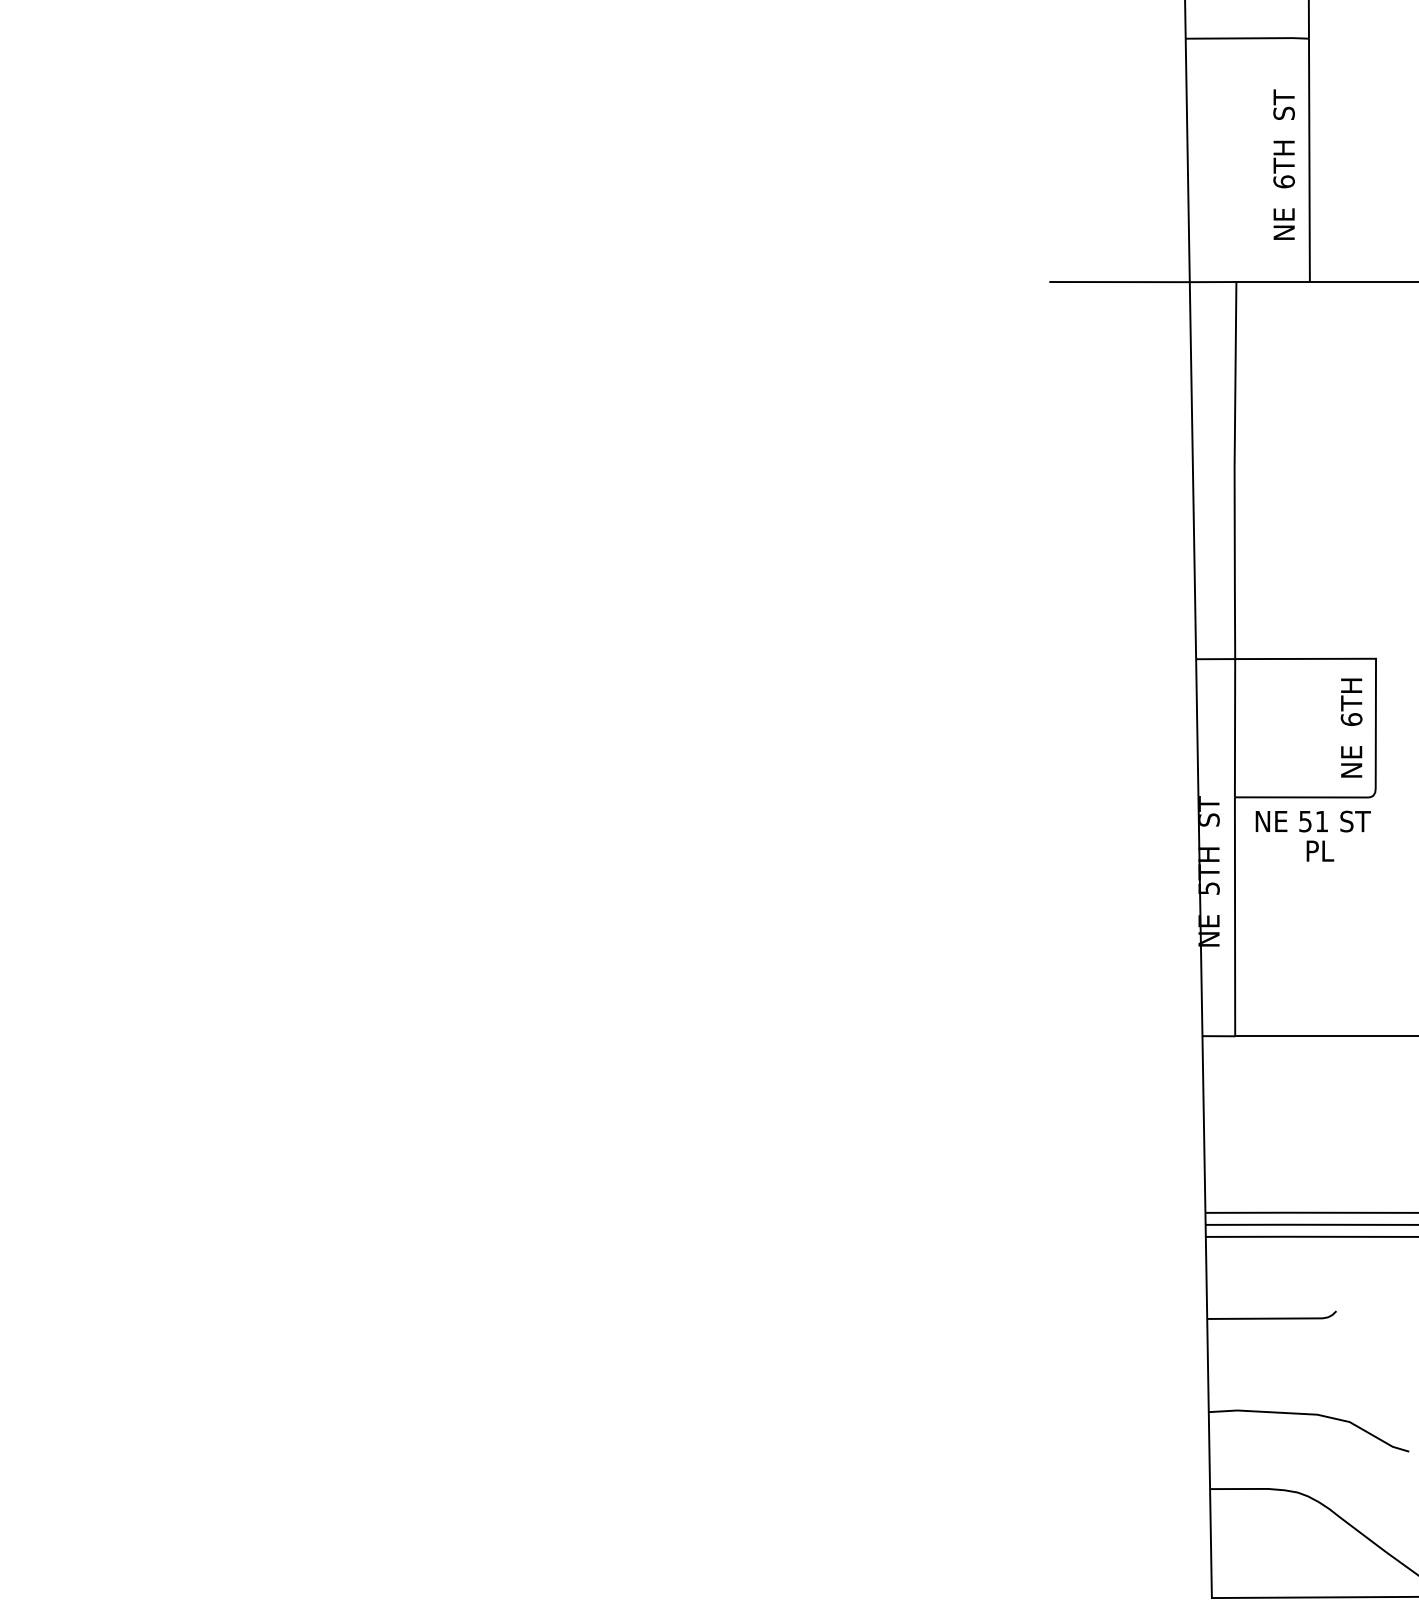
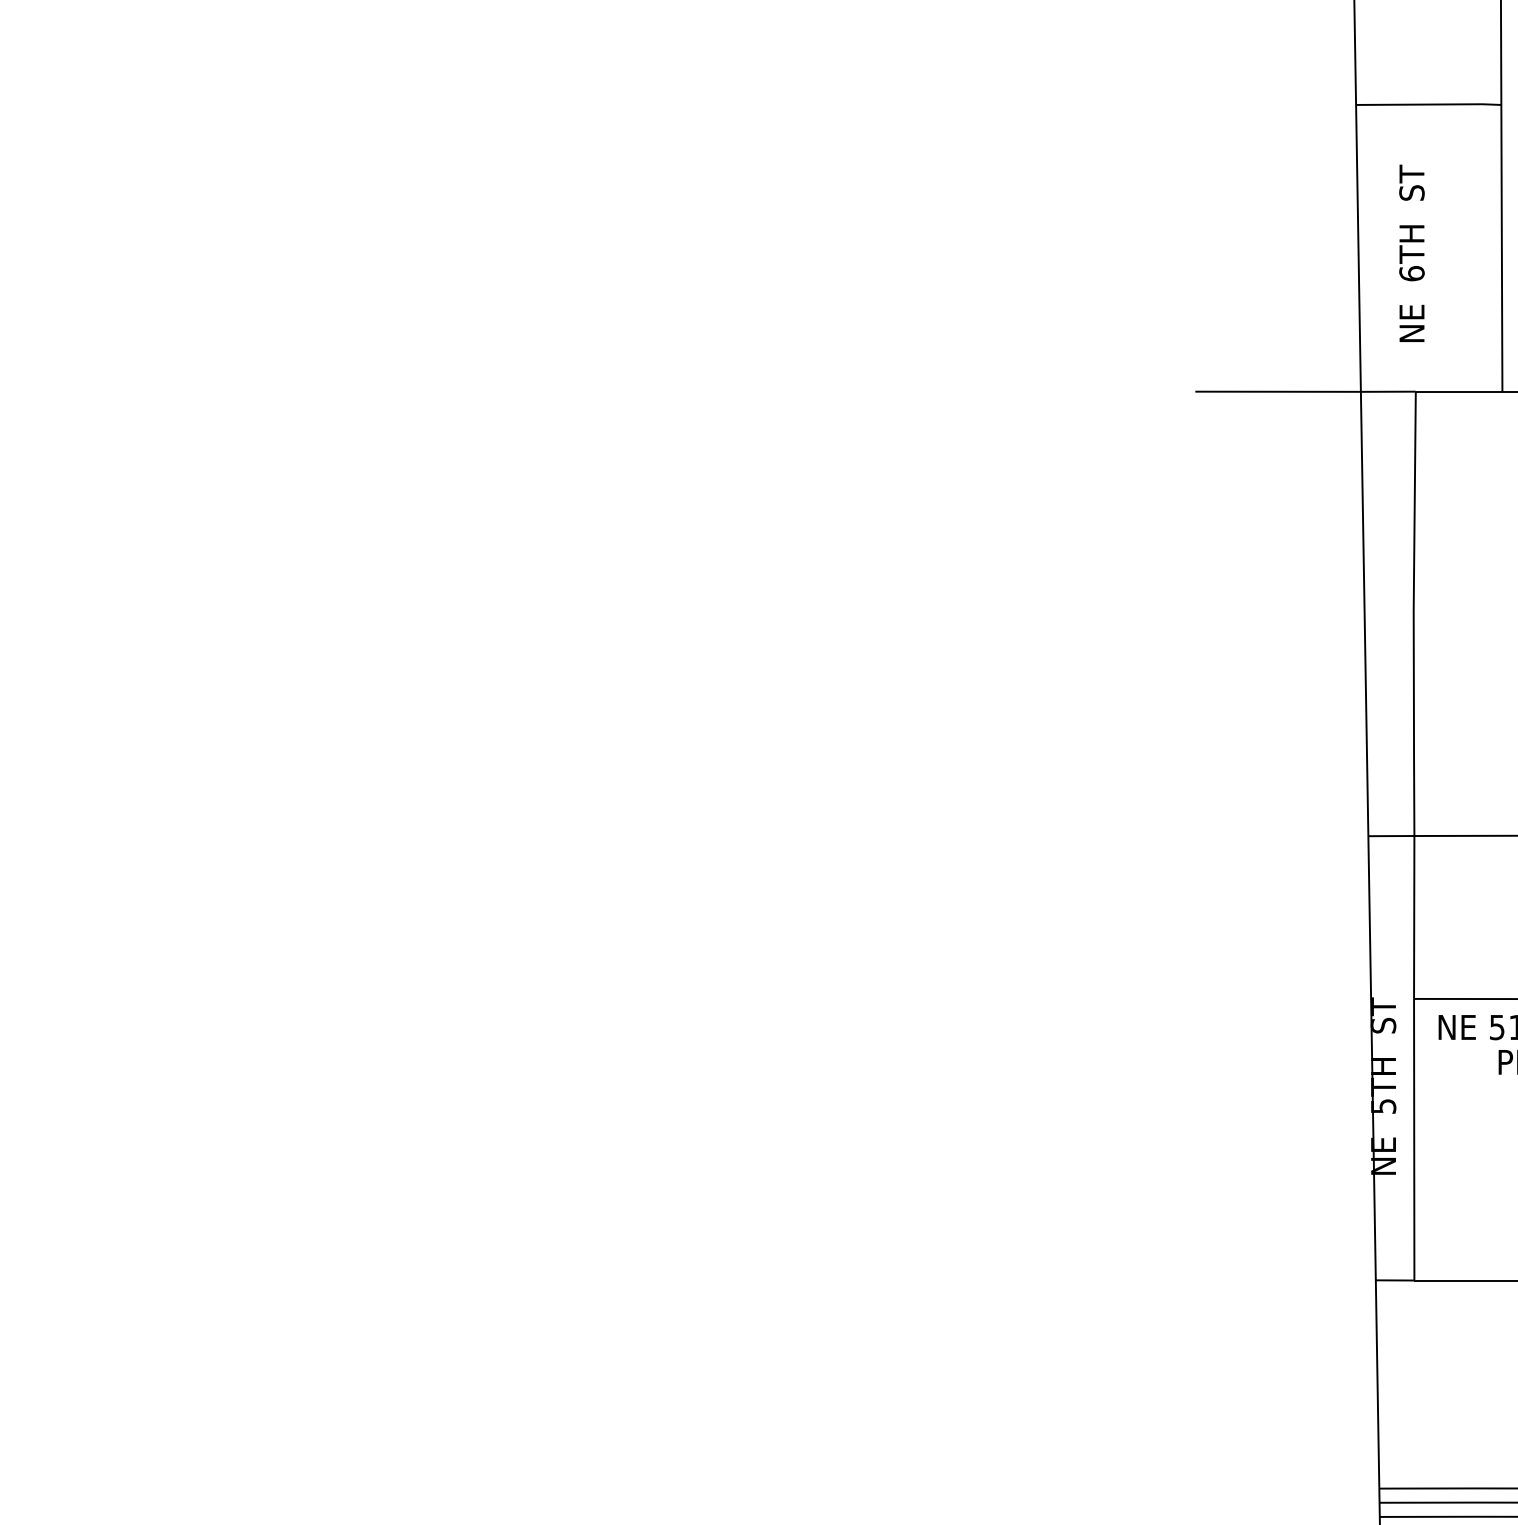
text: (1283, 164) -> (1411, 253), moved

